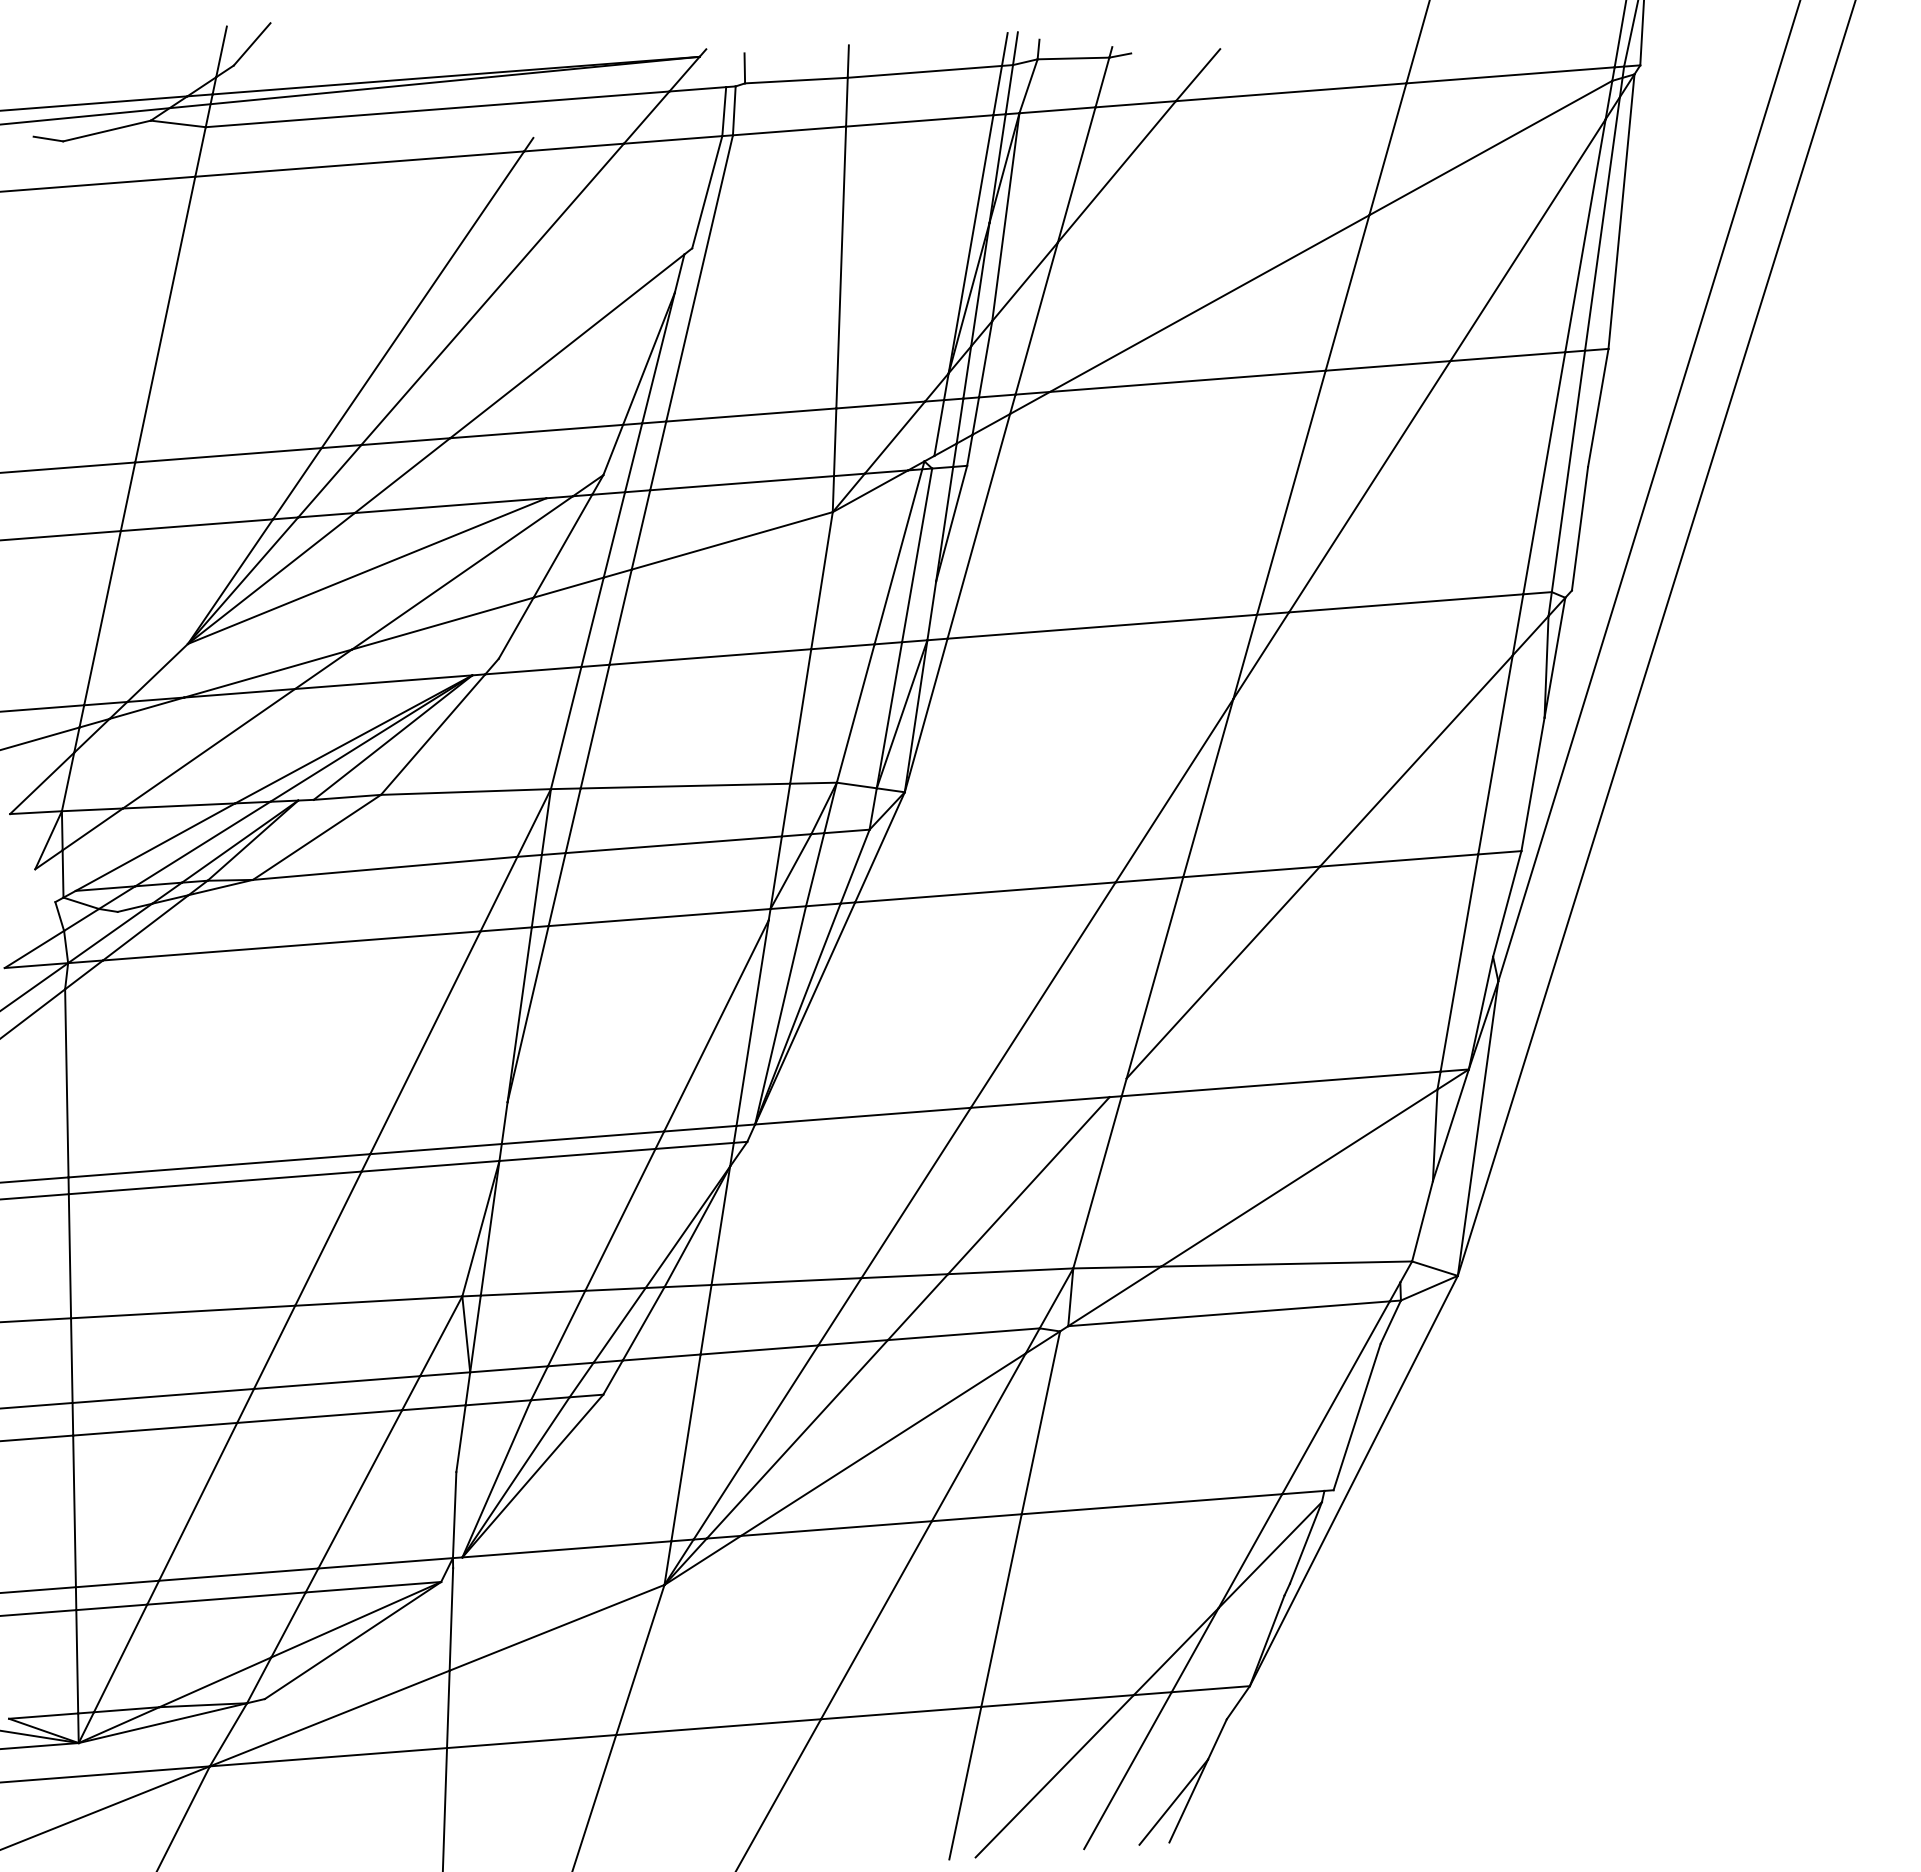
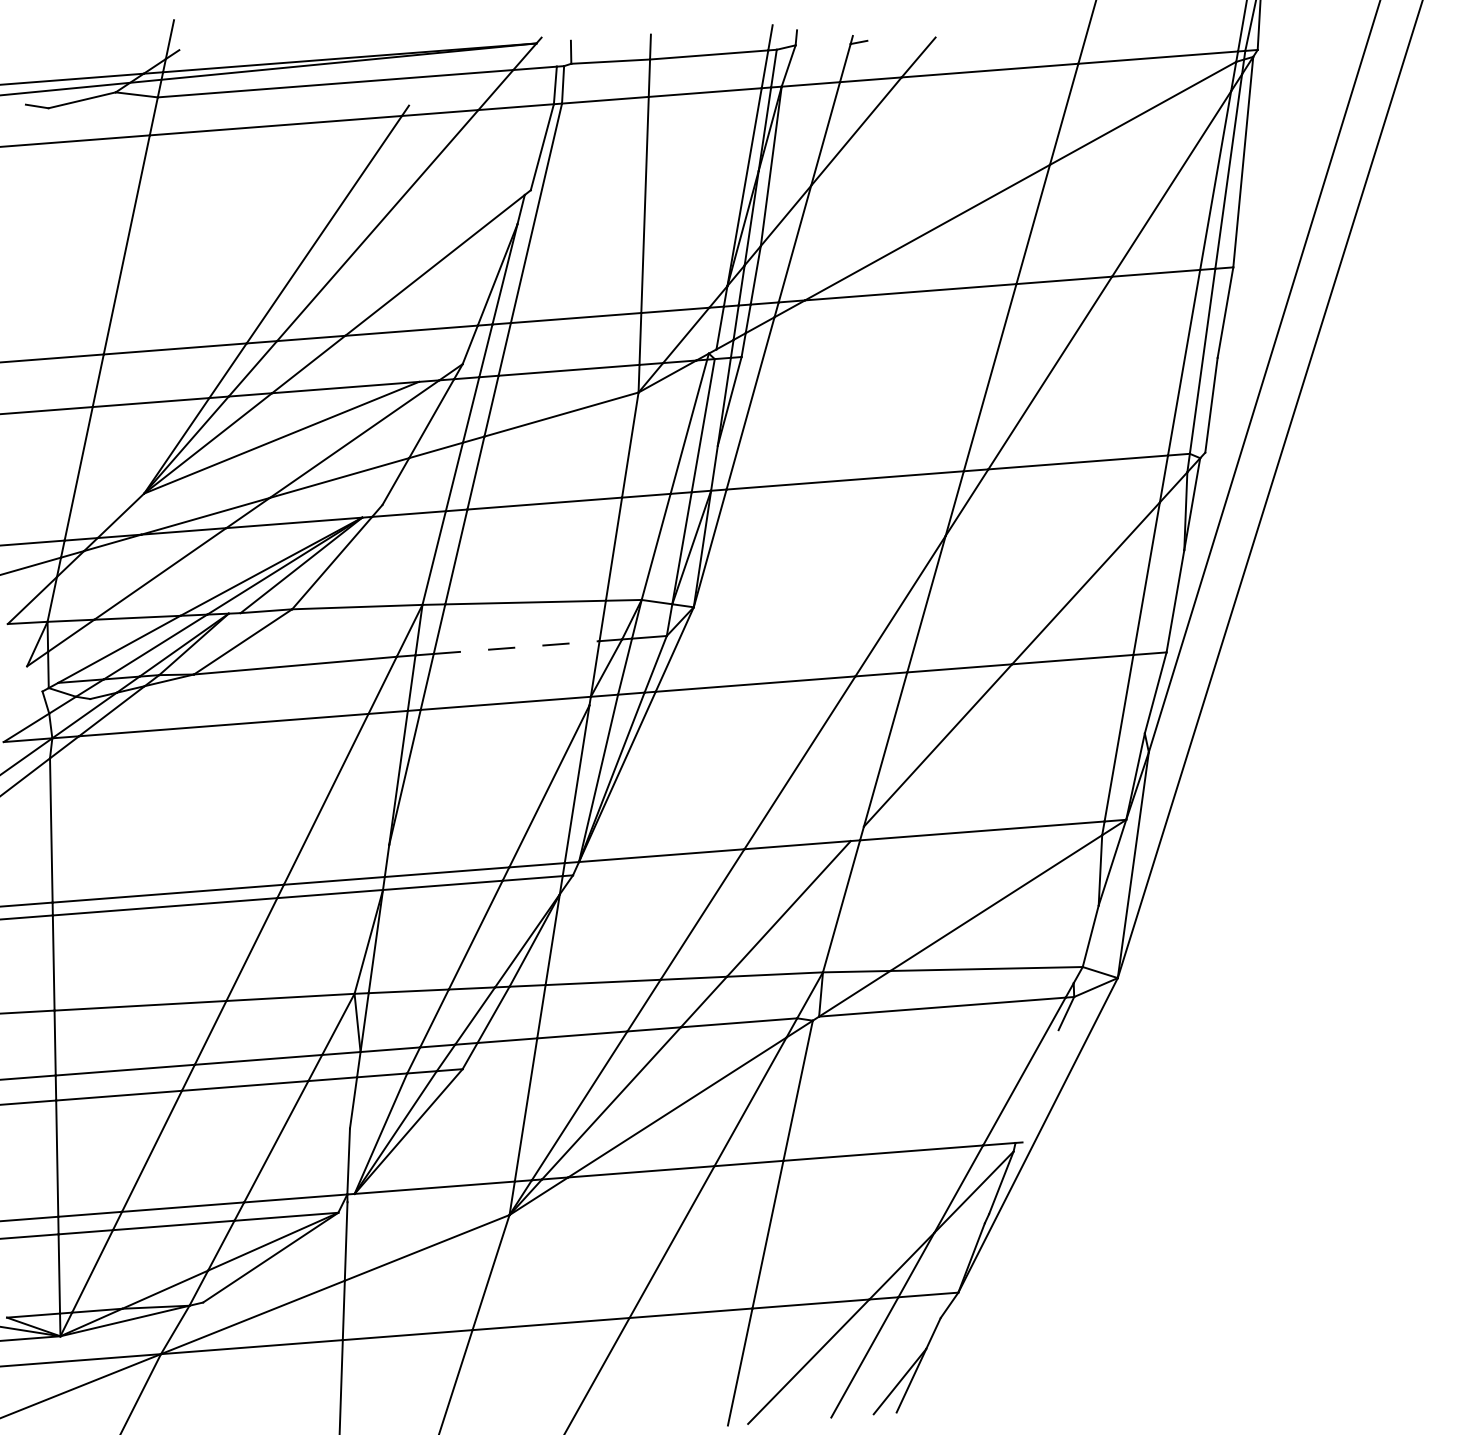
line: (251, 44) -> (192, 33), removed
line: (1015, 48) -> (778, 37), removed
line: (1073, 58) -> (823, 44), removed
line: (674, 844) -> (517, 647), solid -> dashed
line: (1356, 1416) -> (1040, 1085), removed

